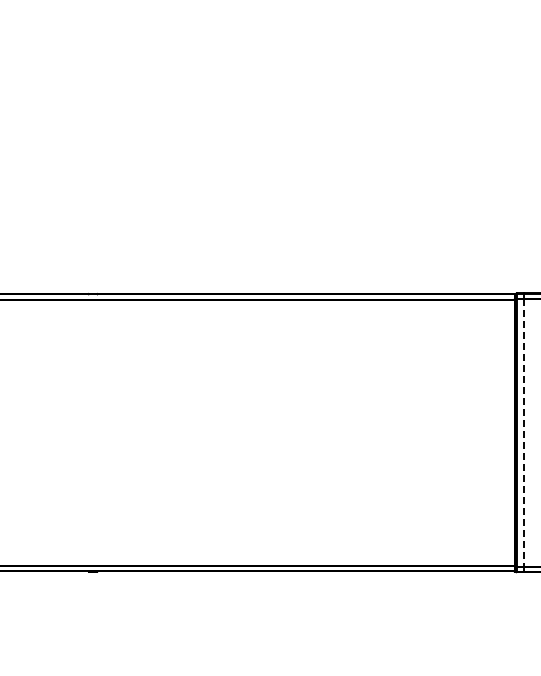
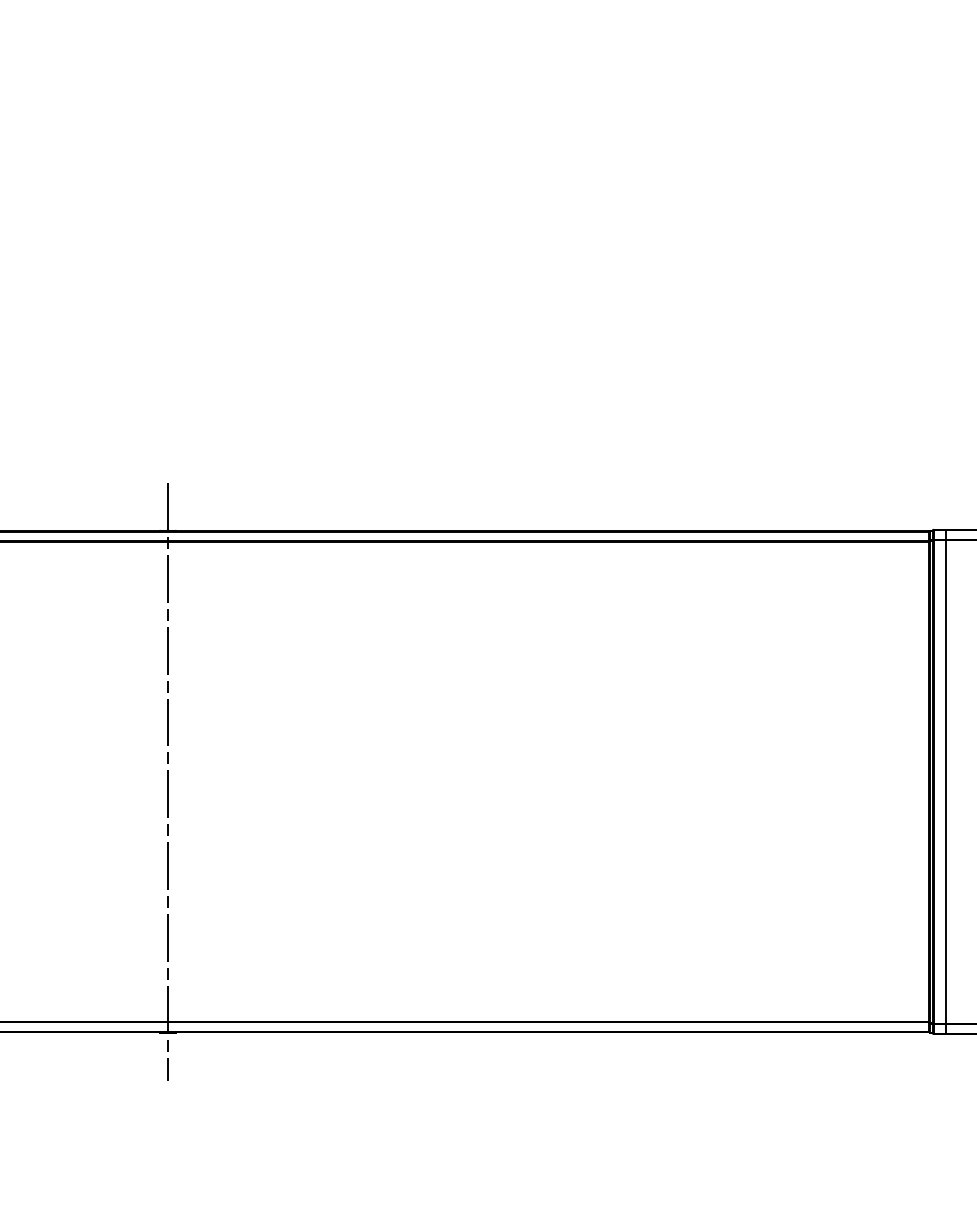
line: (93, 432) -> (168, 781), added
line: (523, 432) -> (945, 781), dashed -> solid

